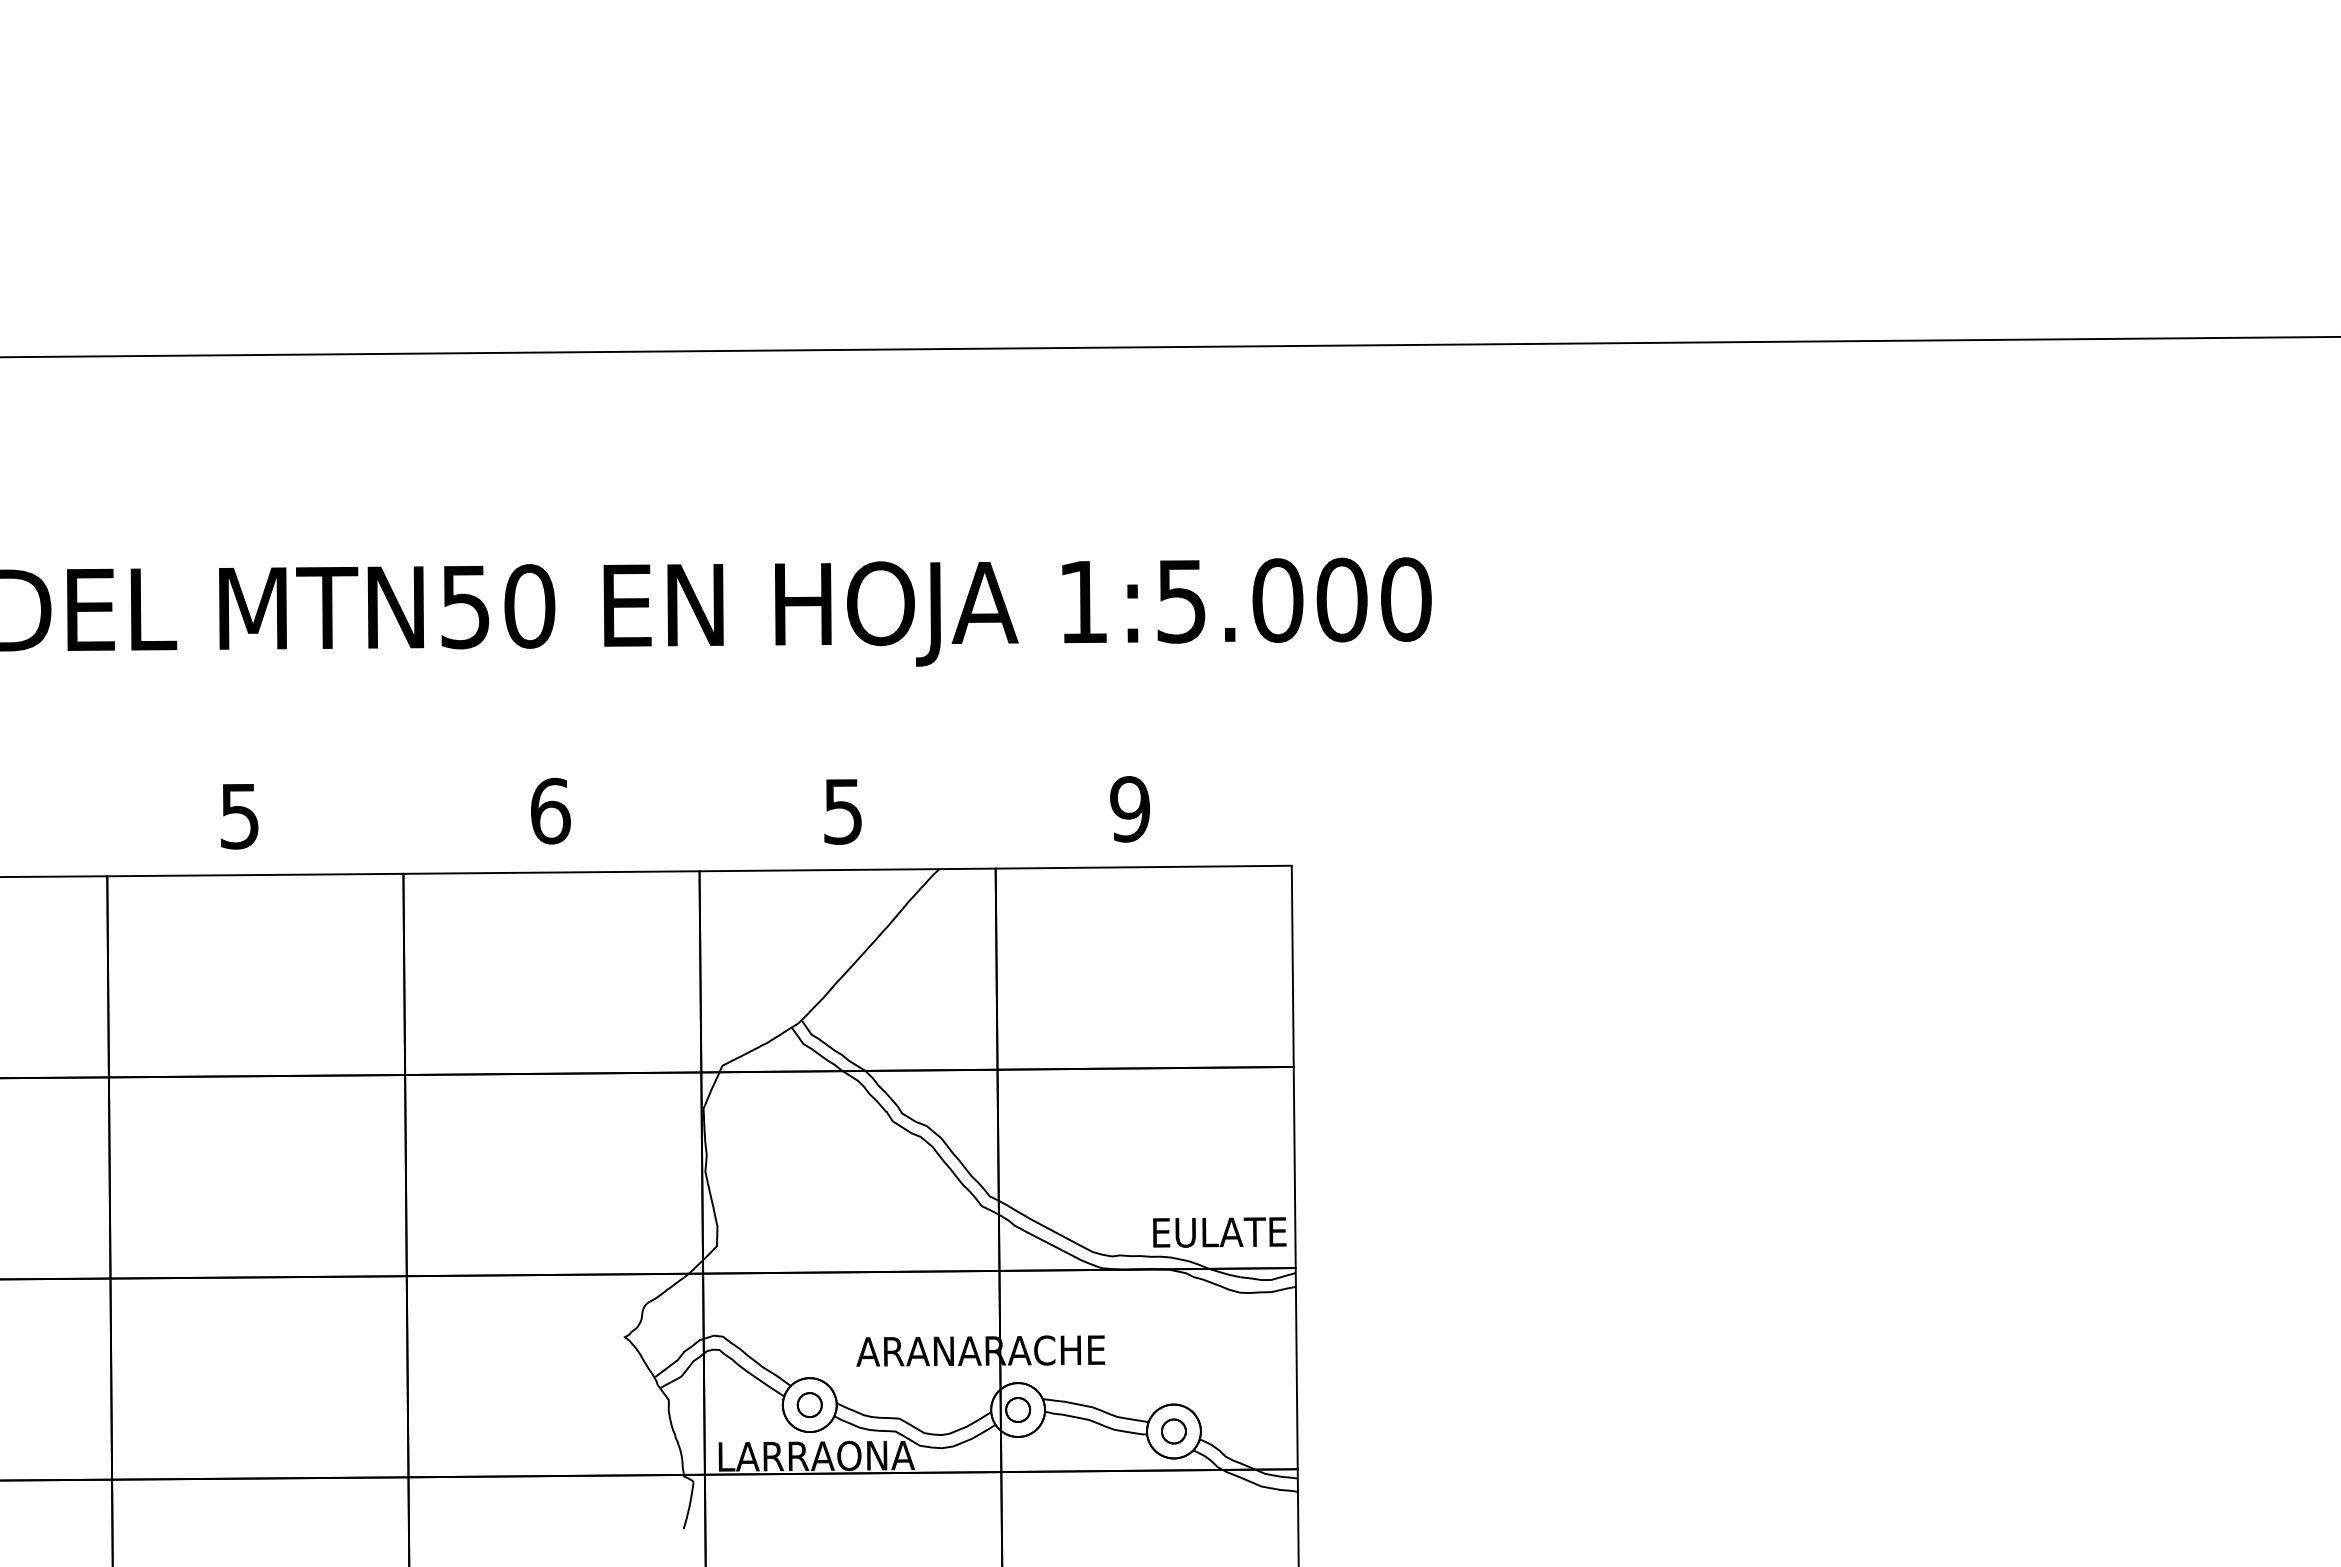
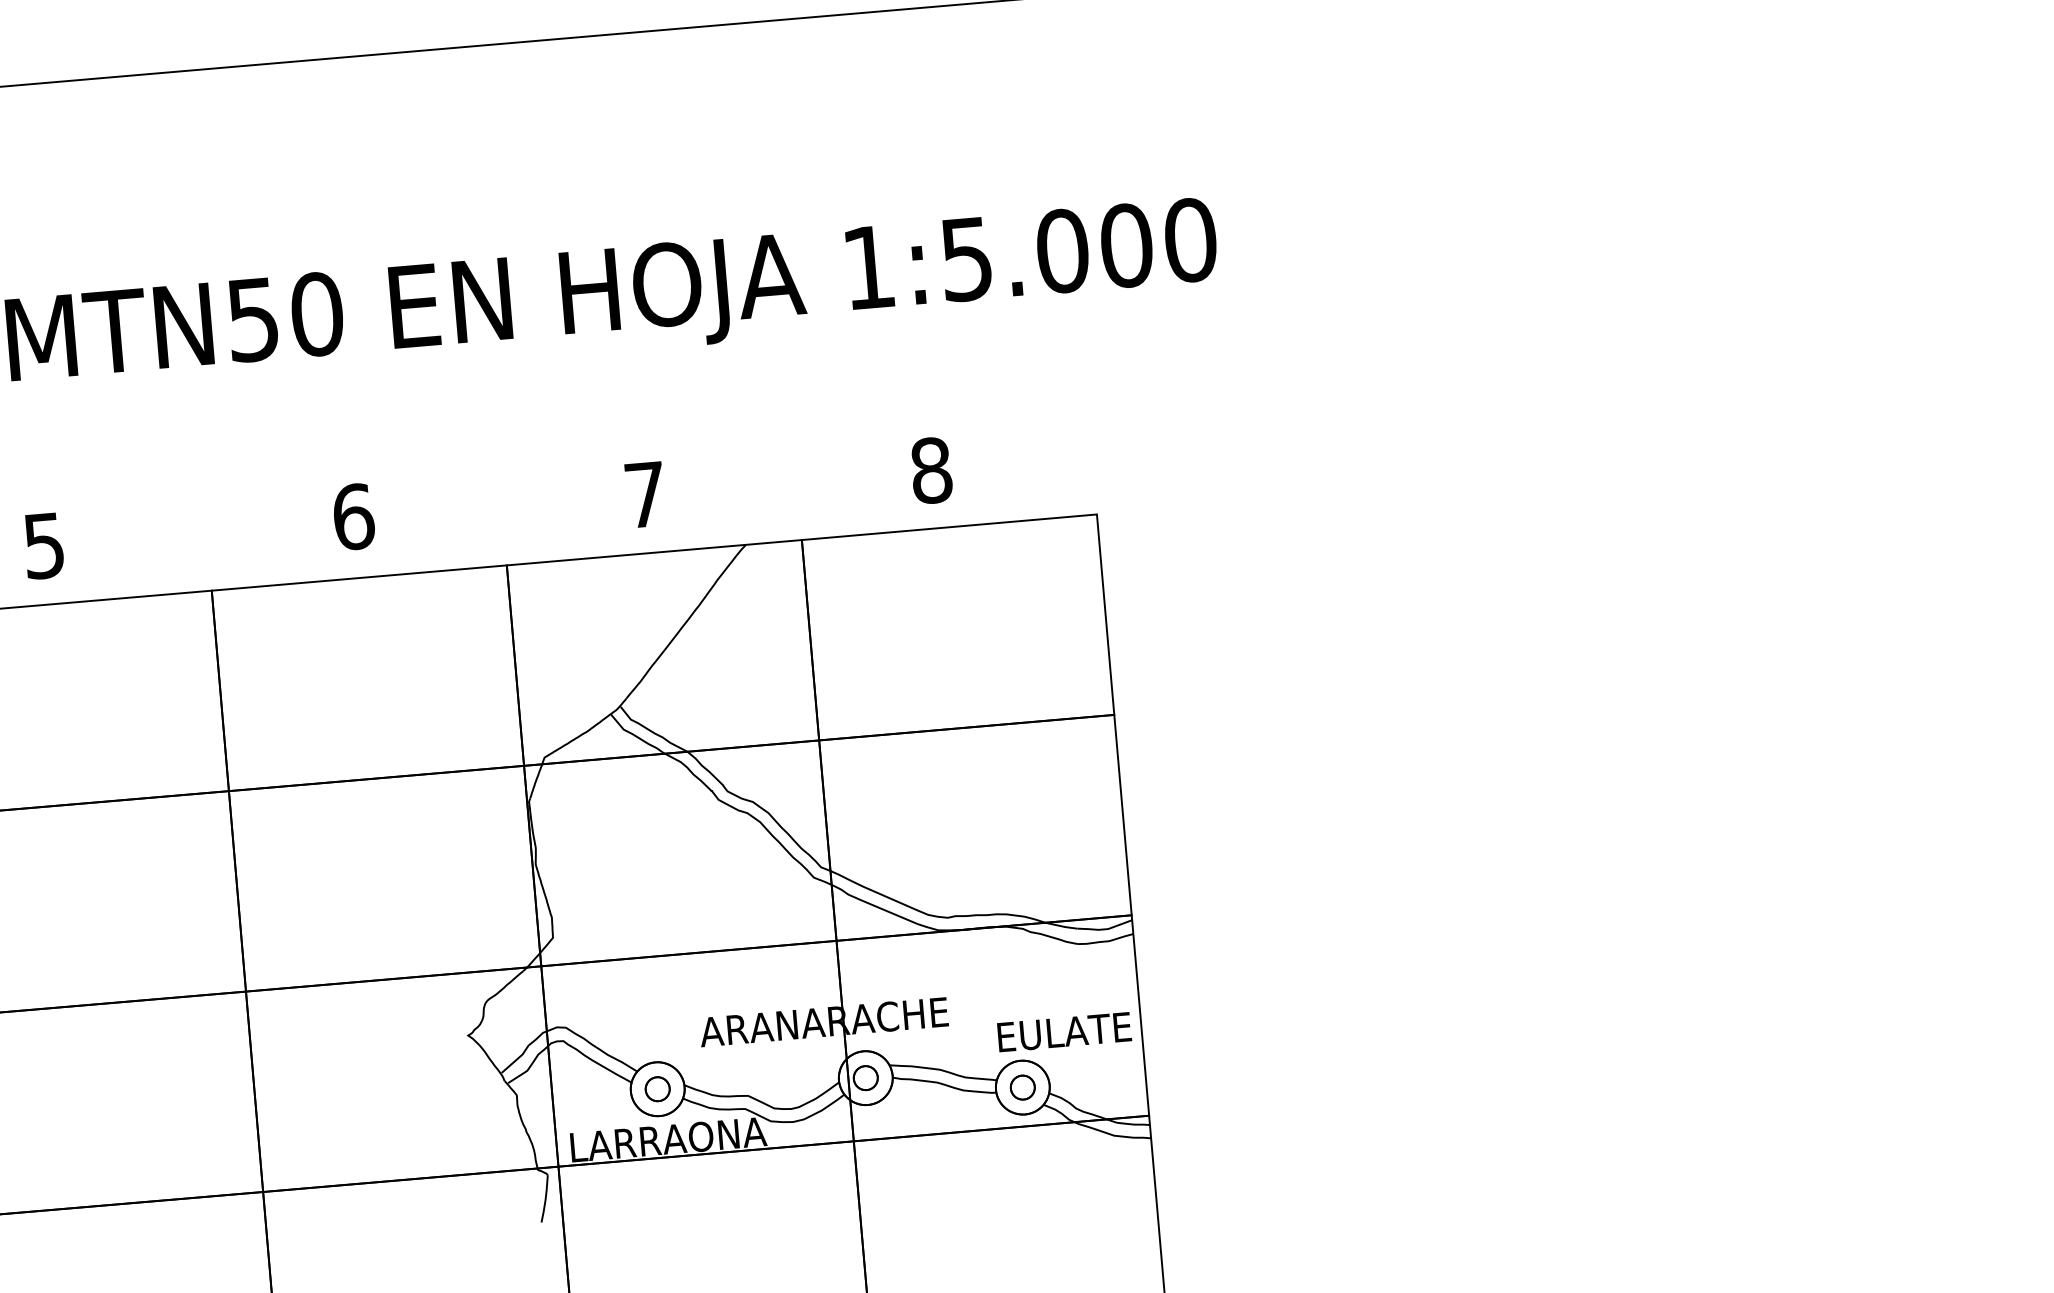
text: (1130, 809) -> (931, 470), 9 -> 8
text: (842, 811) -> (644, 494), 5 -> 7
text: (1219, 1232) -> (1064, 1032), moved

